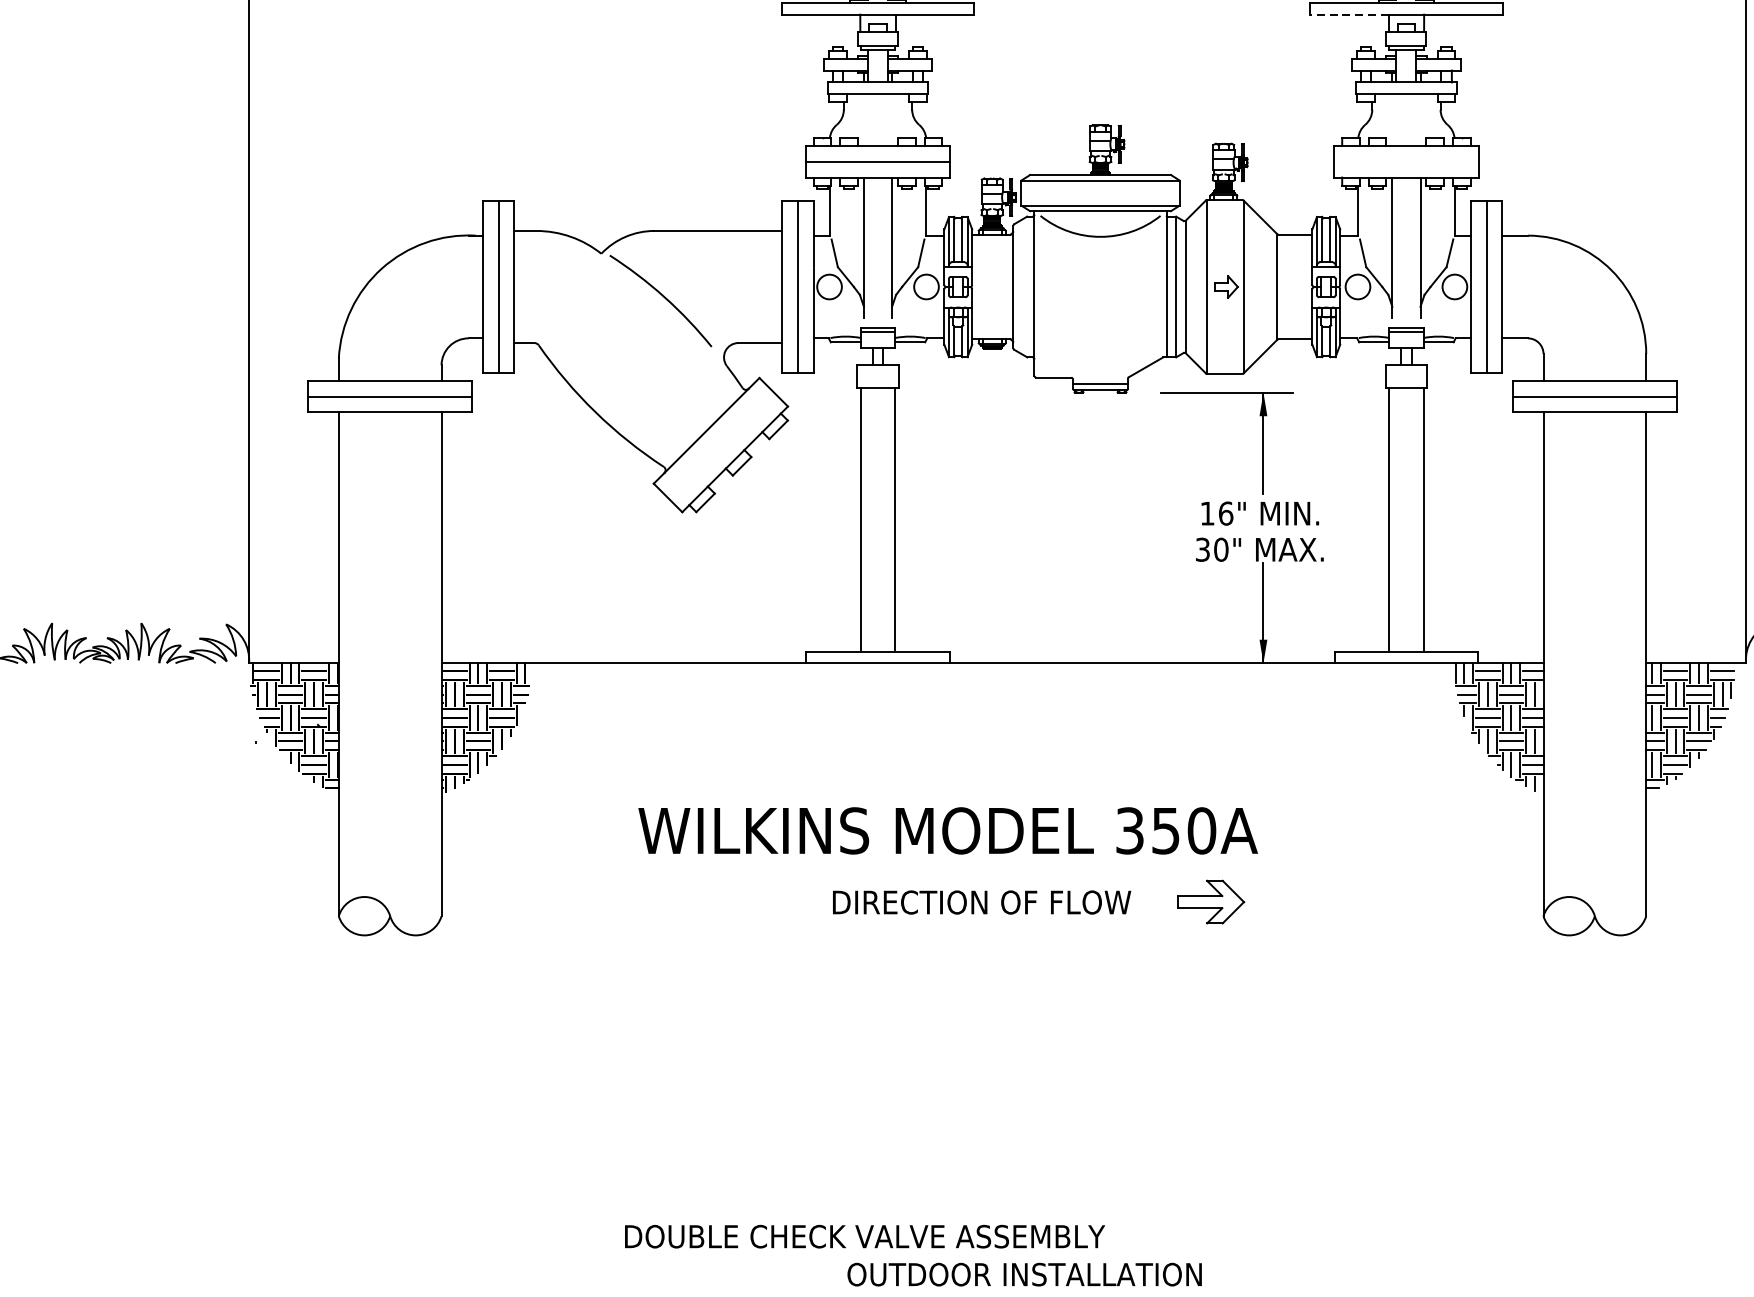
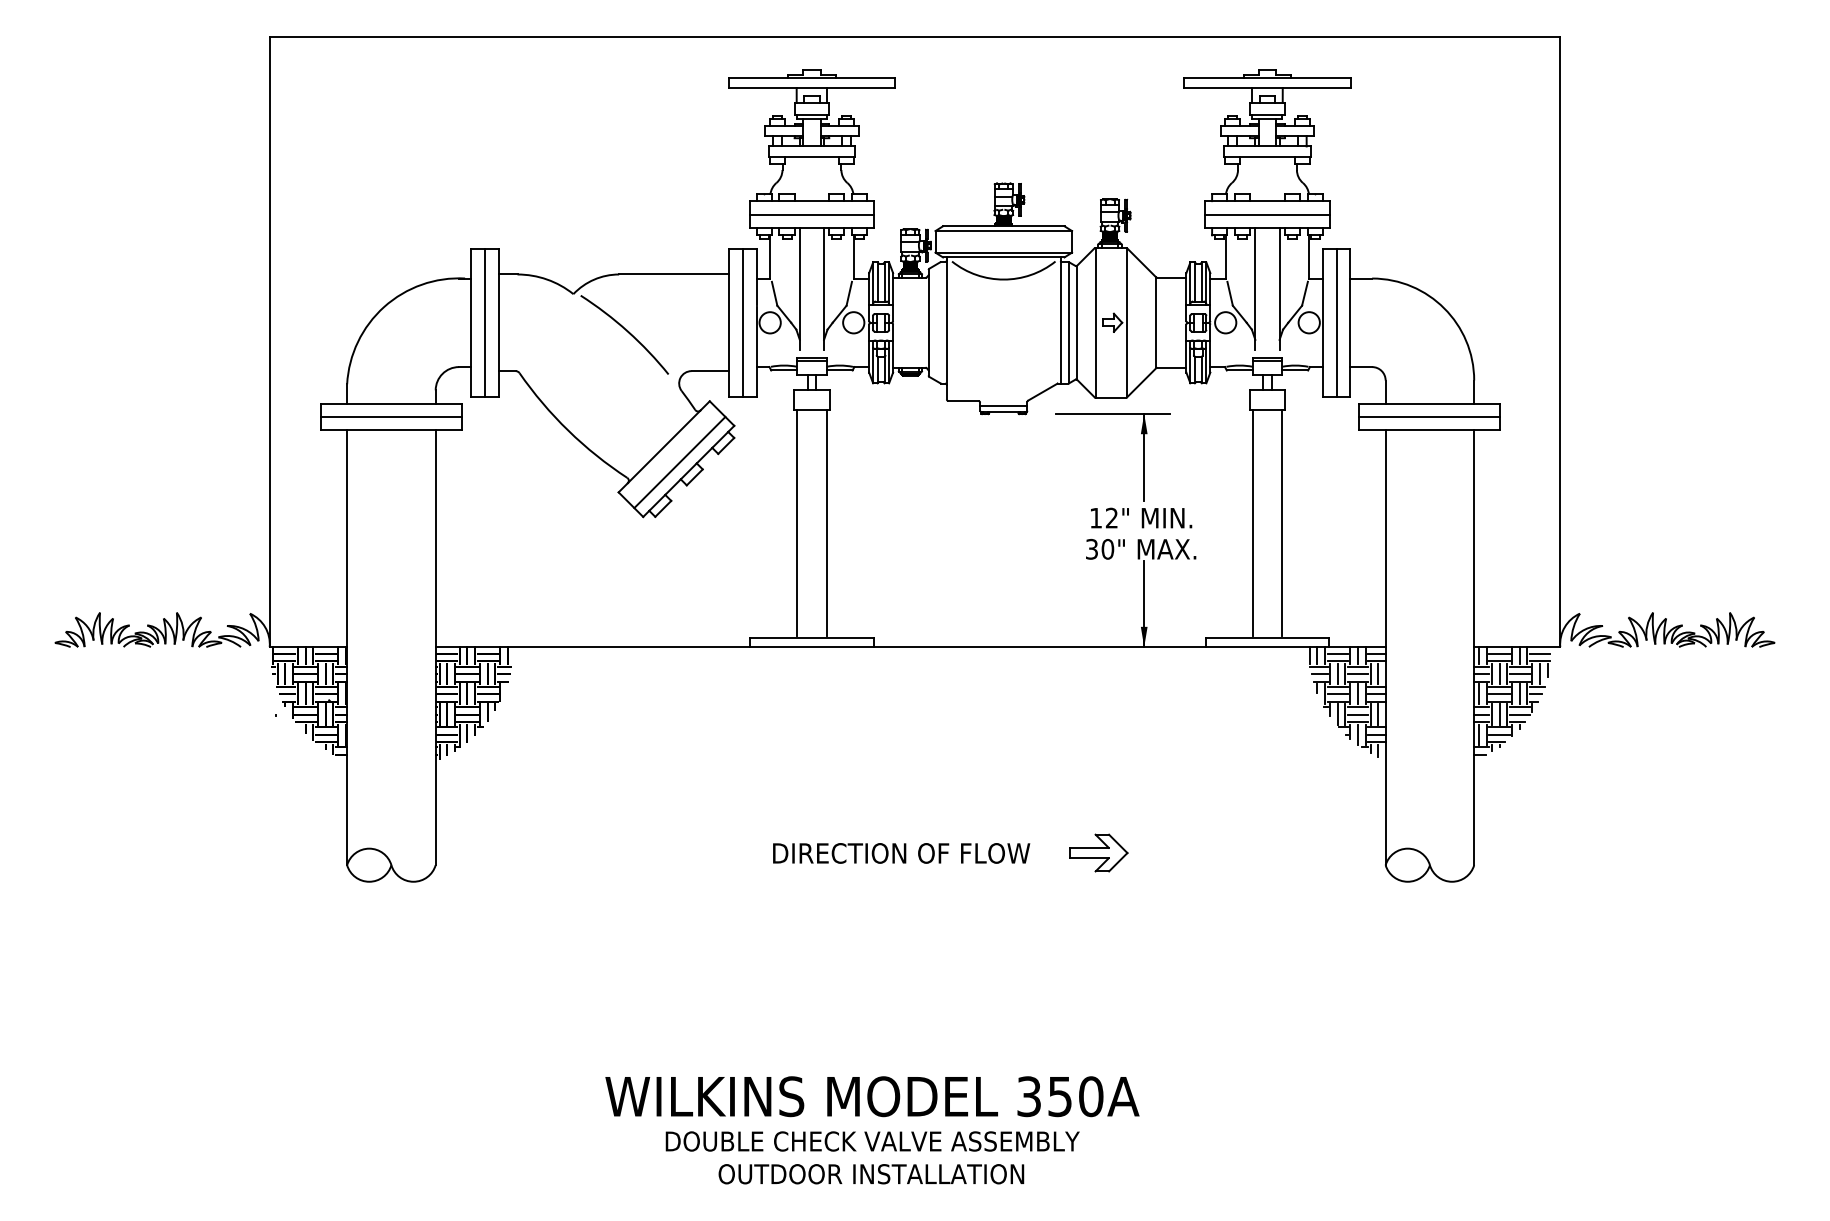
line: (1349, 15) -> (1218, 88), dashed -> solid
line: (1406, 161) -> (1267, 214), added
line: (724, 449) -> (679, 462), added
text: (1225, 512) -> (1111, 517), 16" -> 12"
text: (948, 830) -> (872, 1096), moved
text: (864, 1236) -> (872, 1141), moved
text: (1024, 1274) -> (871, 1174), moved

